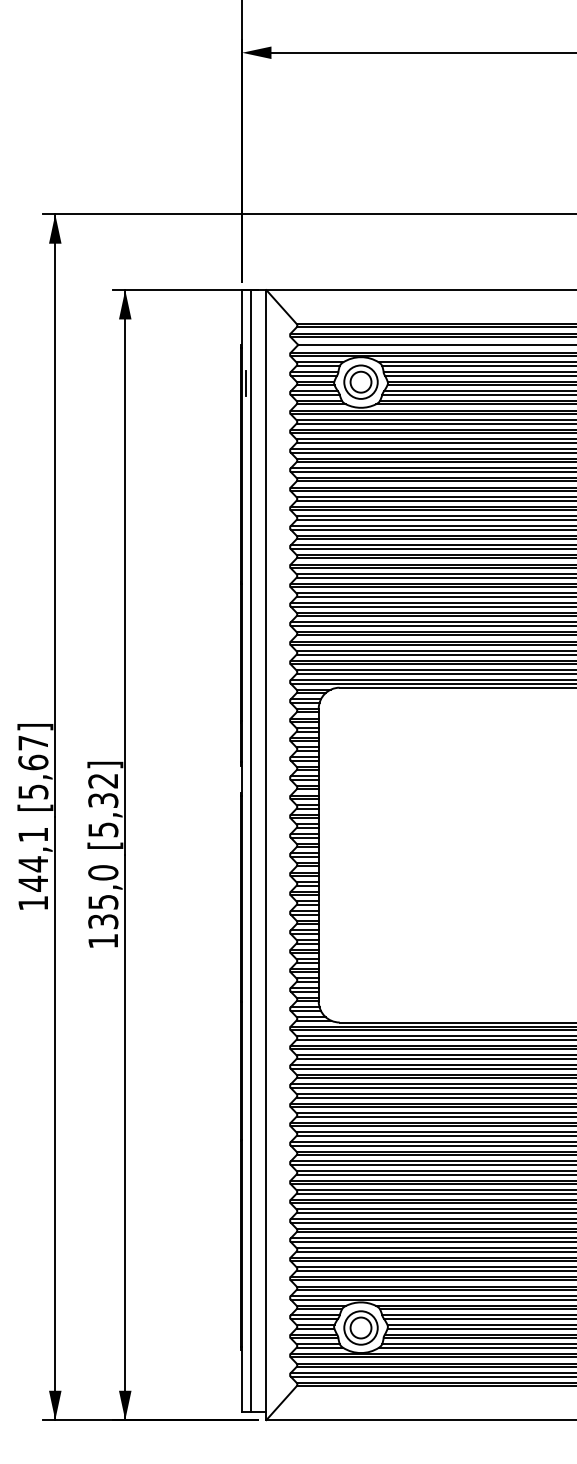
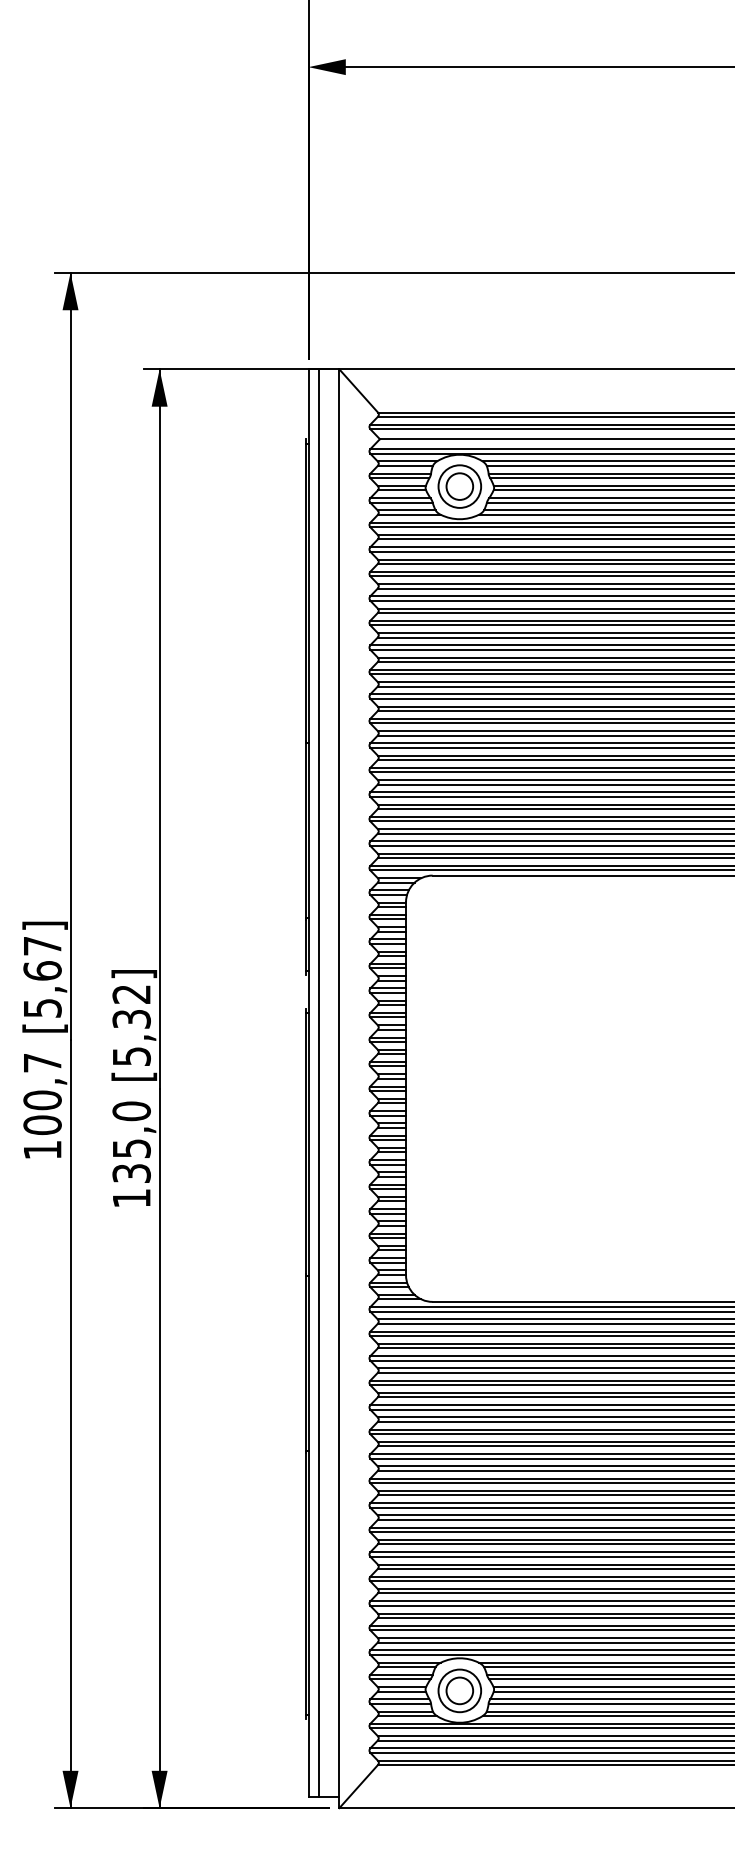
line: (246, 383) -> (314, 488), removed
text: (33, 859) -> (42, 1094), 144,1 -> 100,7

